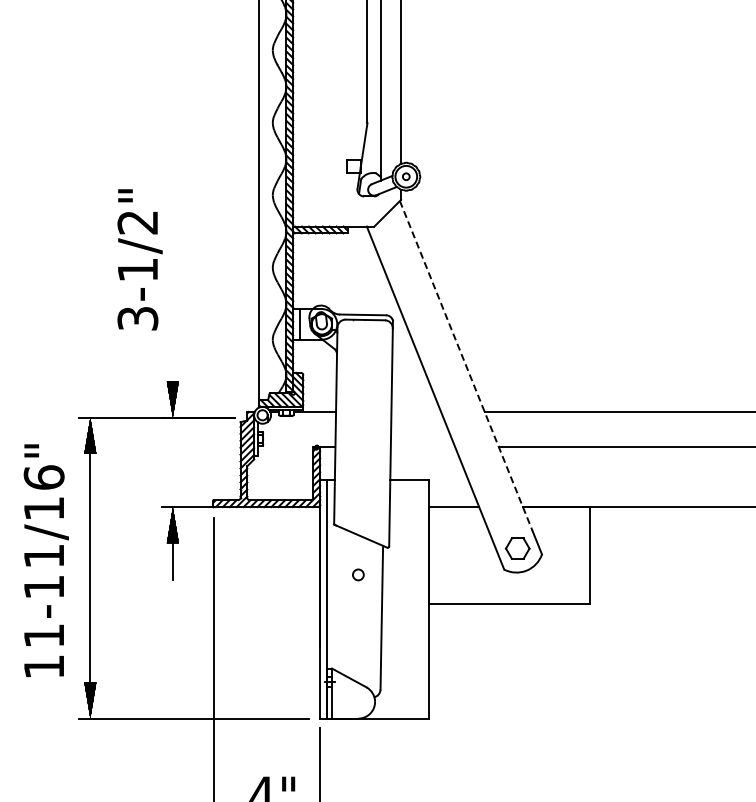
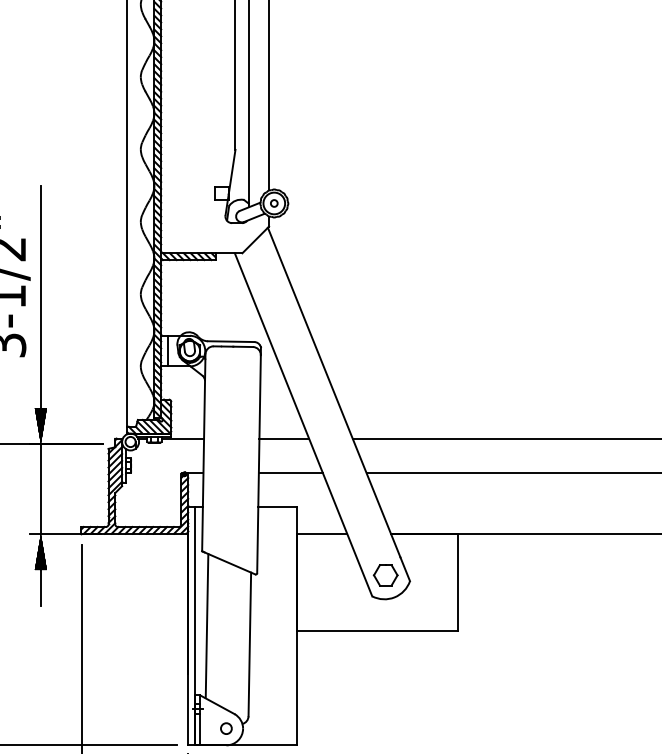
line: (172, 270) -> (40, 297), added
line: (466, 365) -> (334, 392), dashed -> solid
line: (416, 411) -> (284, 438), added
line: (422, 446) -> (290, 473), added
line: (172, 462) -> (40, 489), added
circle: (358, 574) -> (226, 728), moved
line: (338, 599) -> (206, 626), added

